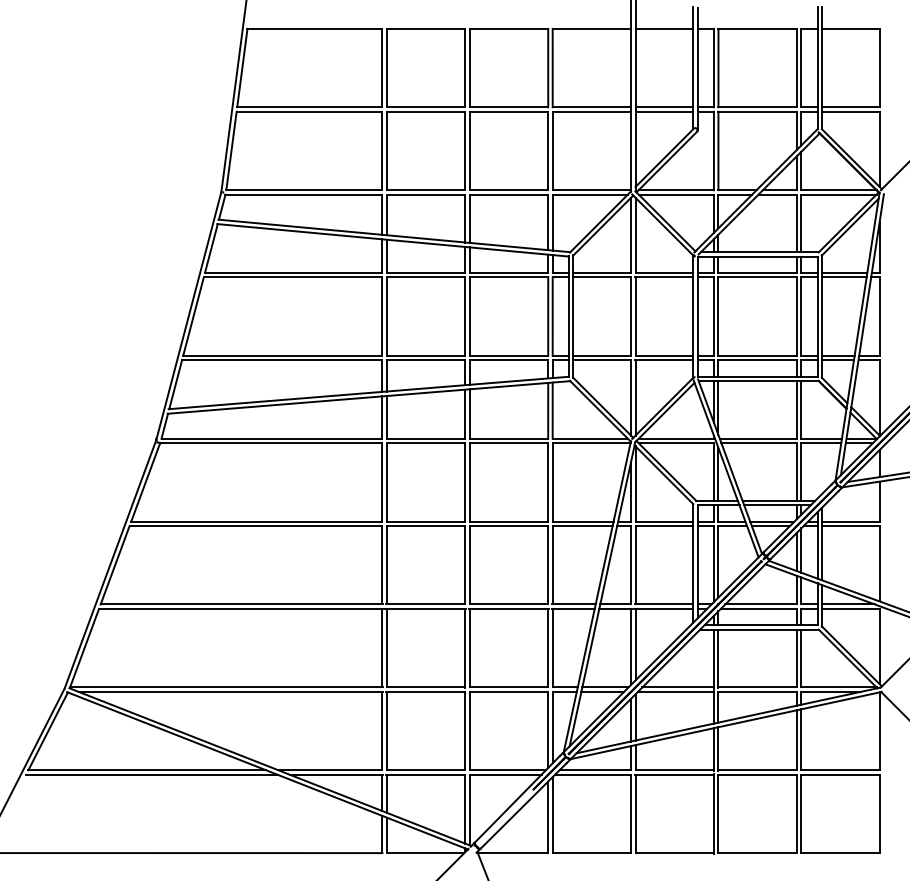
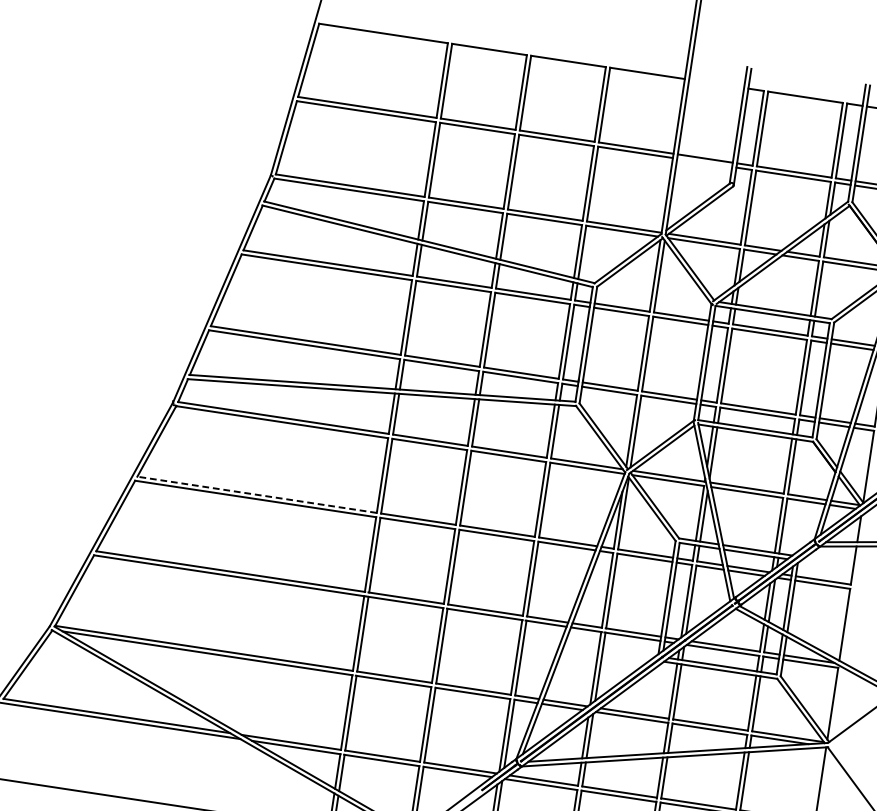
line: (664, 28) -> (716, 83), removed
line: (664, 111) -> (704, 162), removed
line: (256, 521) -> (256, 494), solid -> dashed

